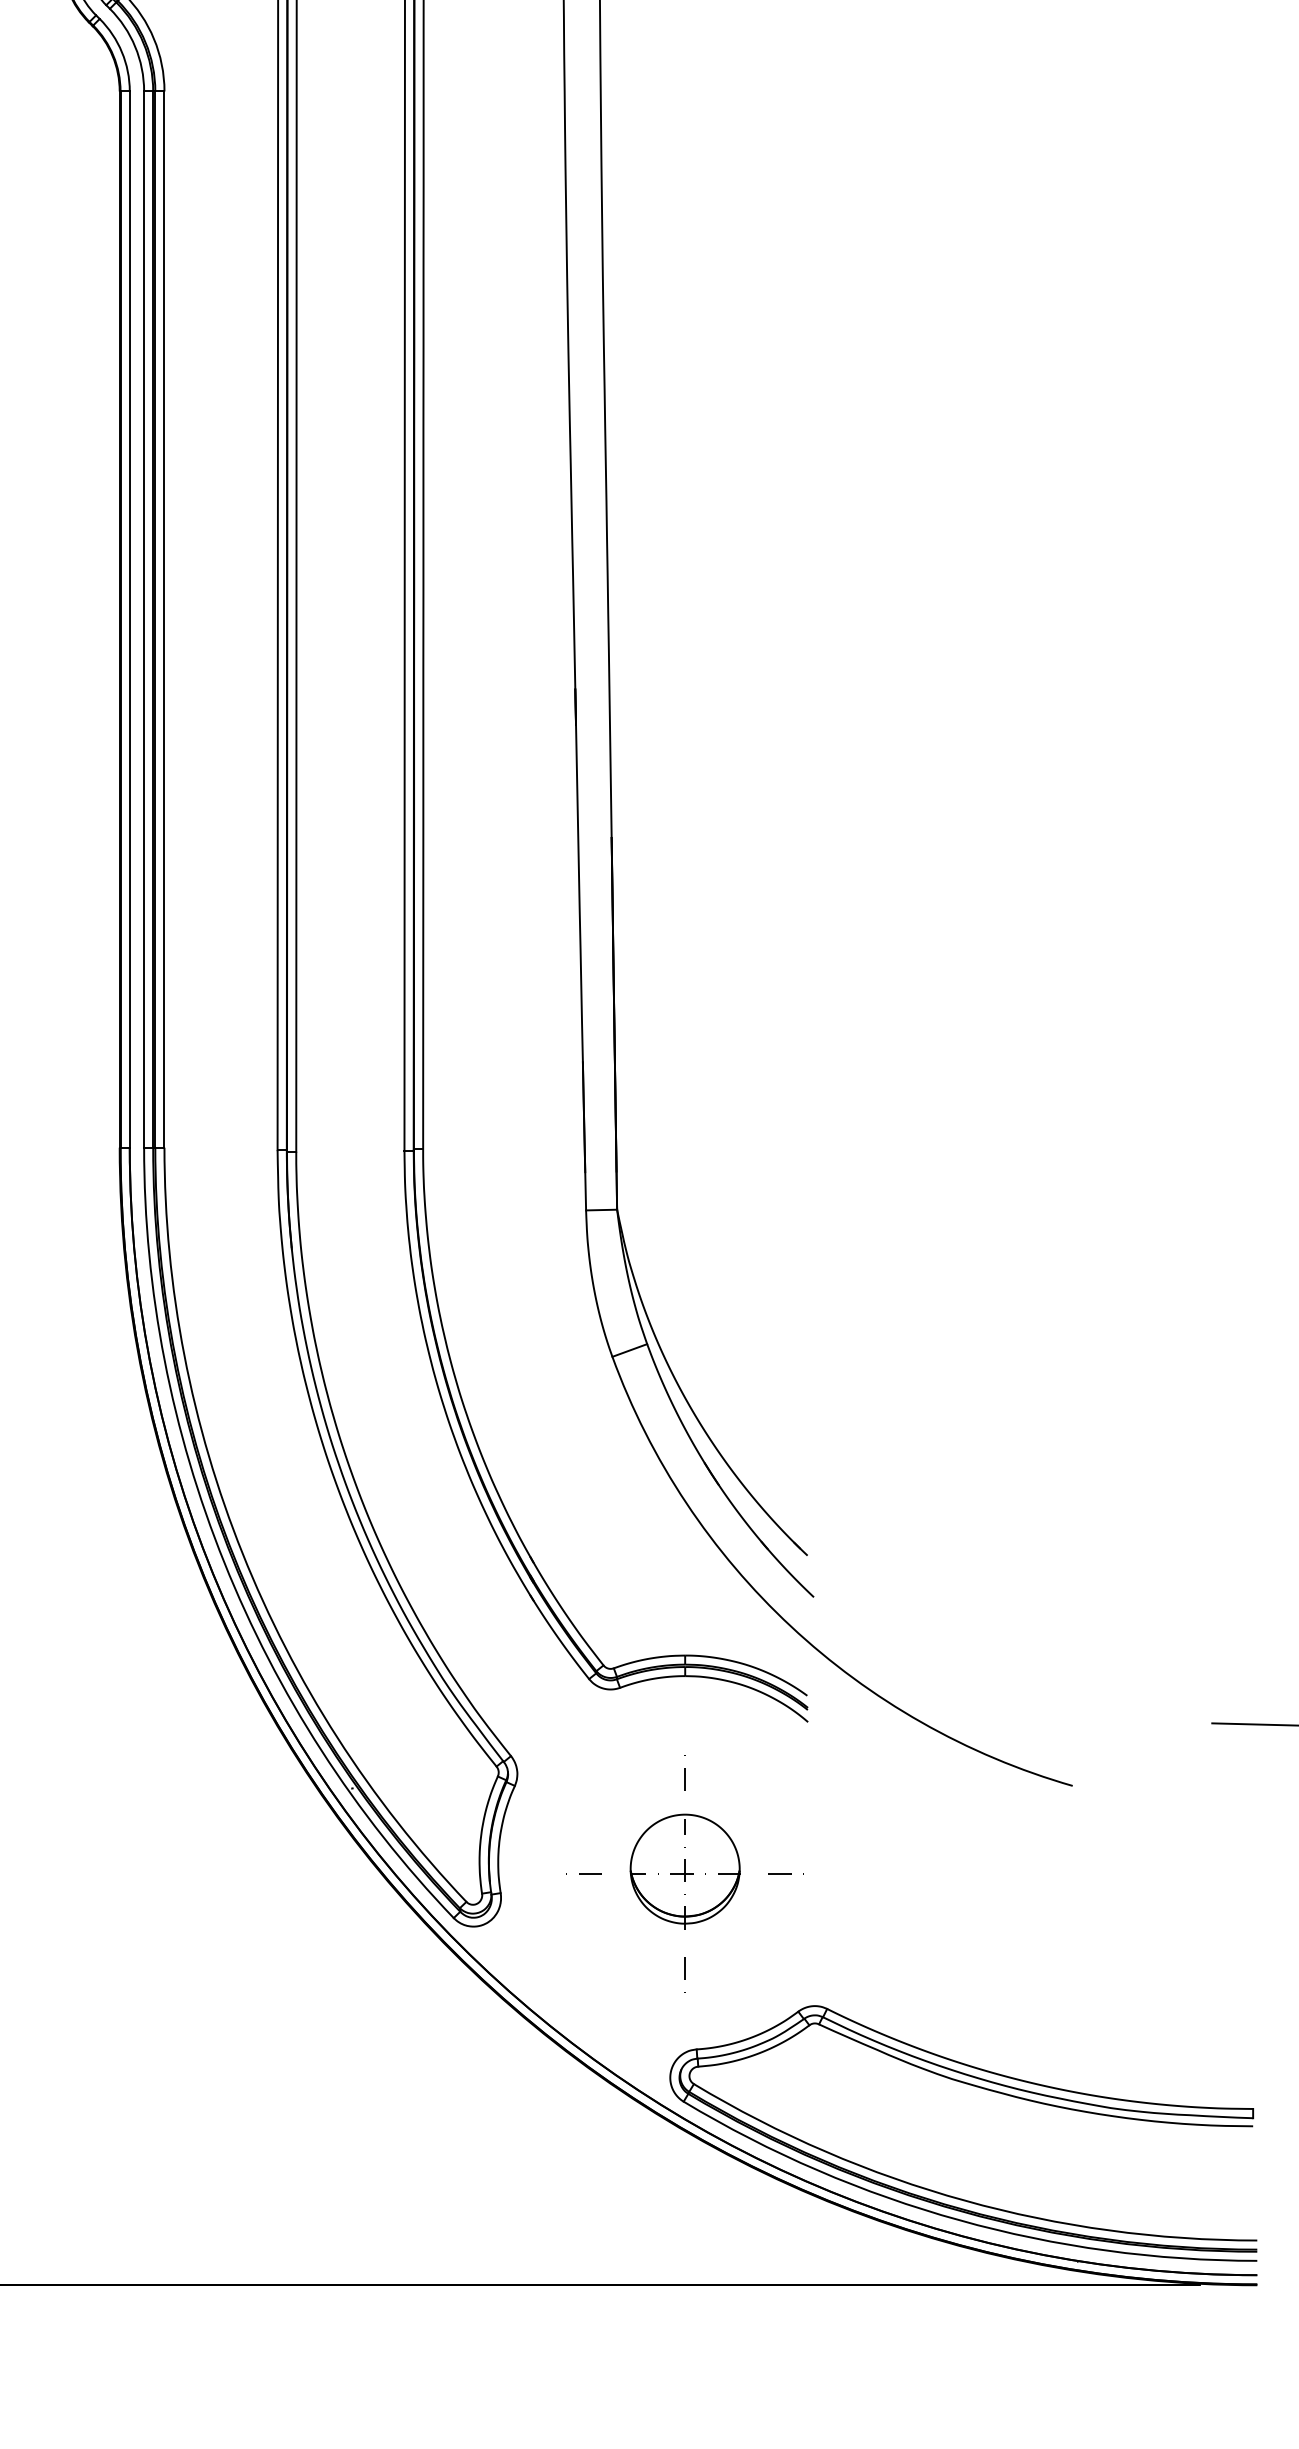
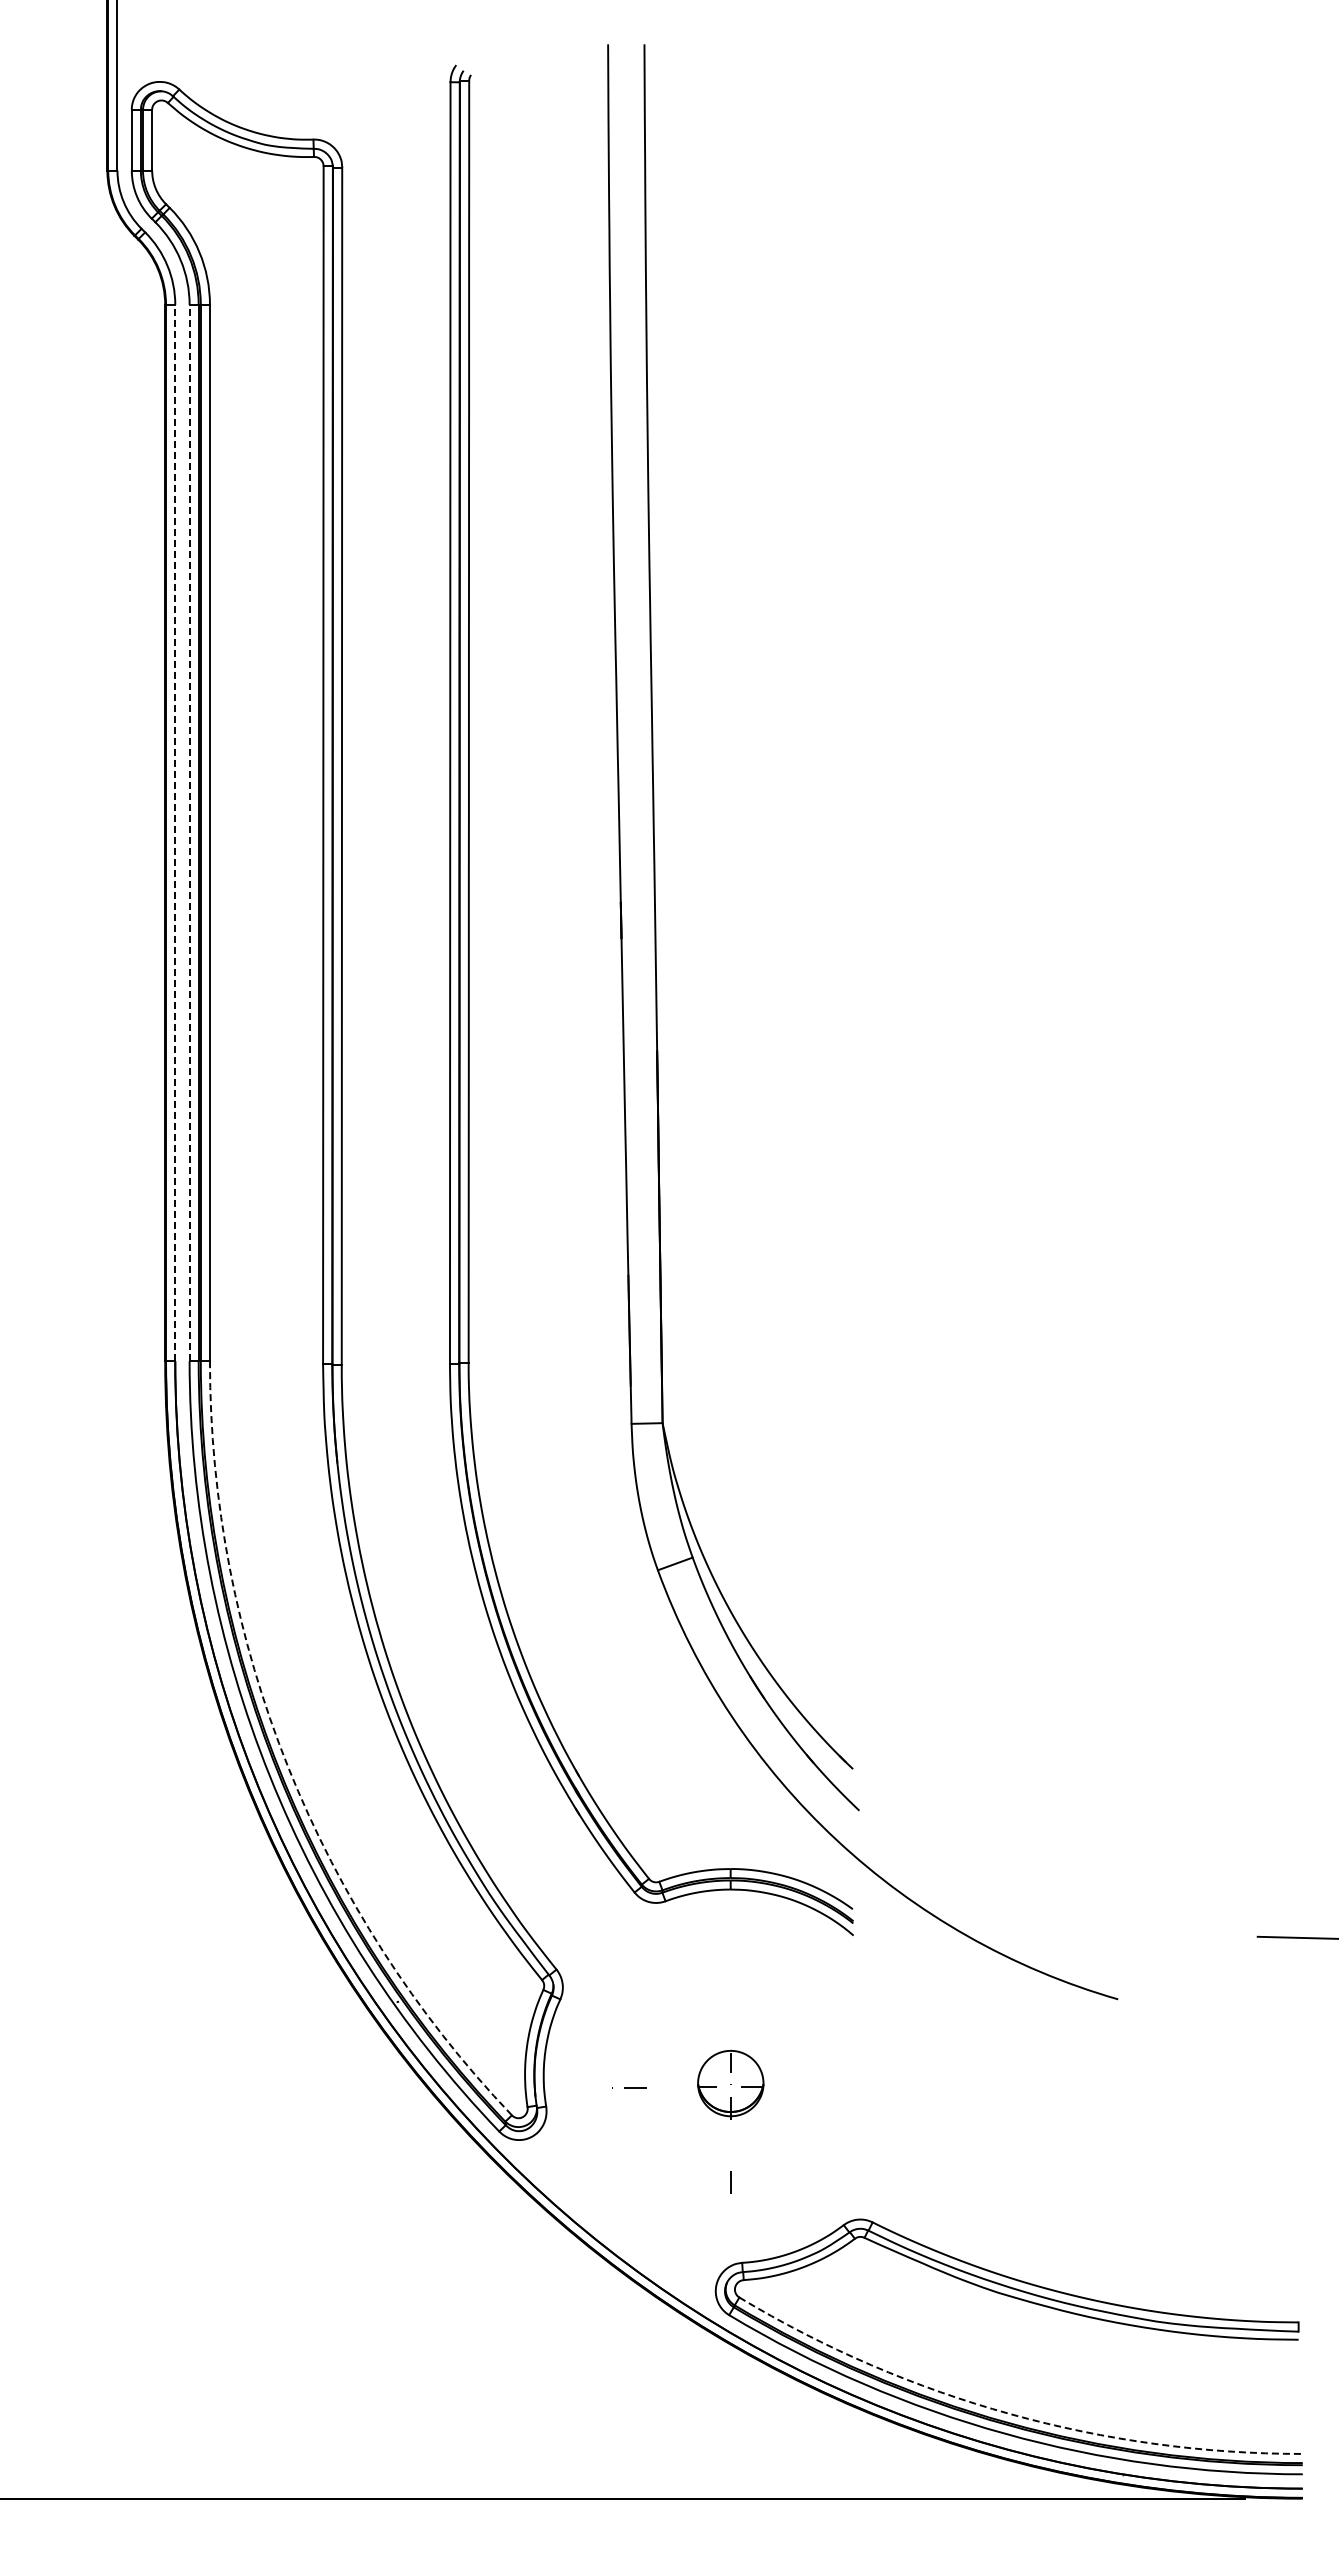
line: (130, 619) -> (175, 832), solid -> dashed
line: (144, 619) -> (189, 832), solid -> dashed
arc: (243, 1554) -> (288, 1767), solid -> dashed
line: (685, 1773) -> (730, 1986), removed
part: (685, 1871) -> (730, 2084), size x0.6
line: (786, 1874) -> (831, 2087), removed
arc: (965, 2201) -> (1010, 2414), solid -> dashed

